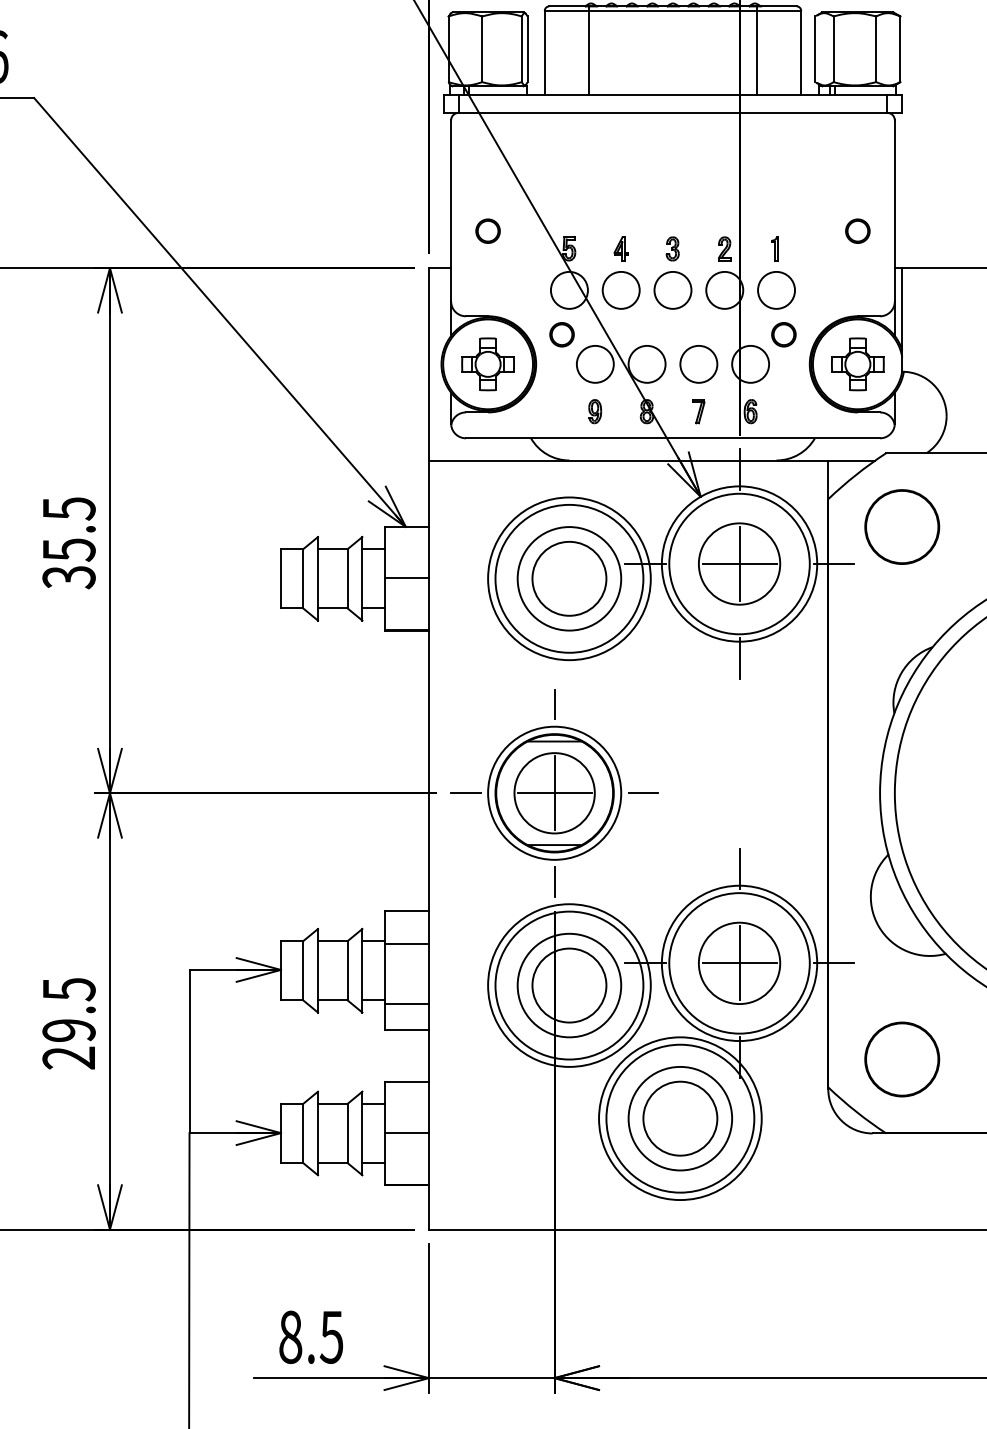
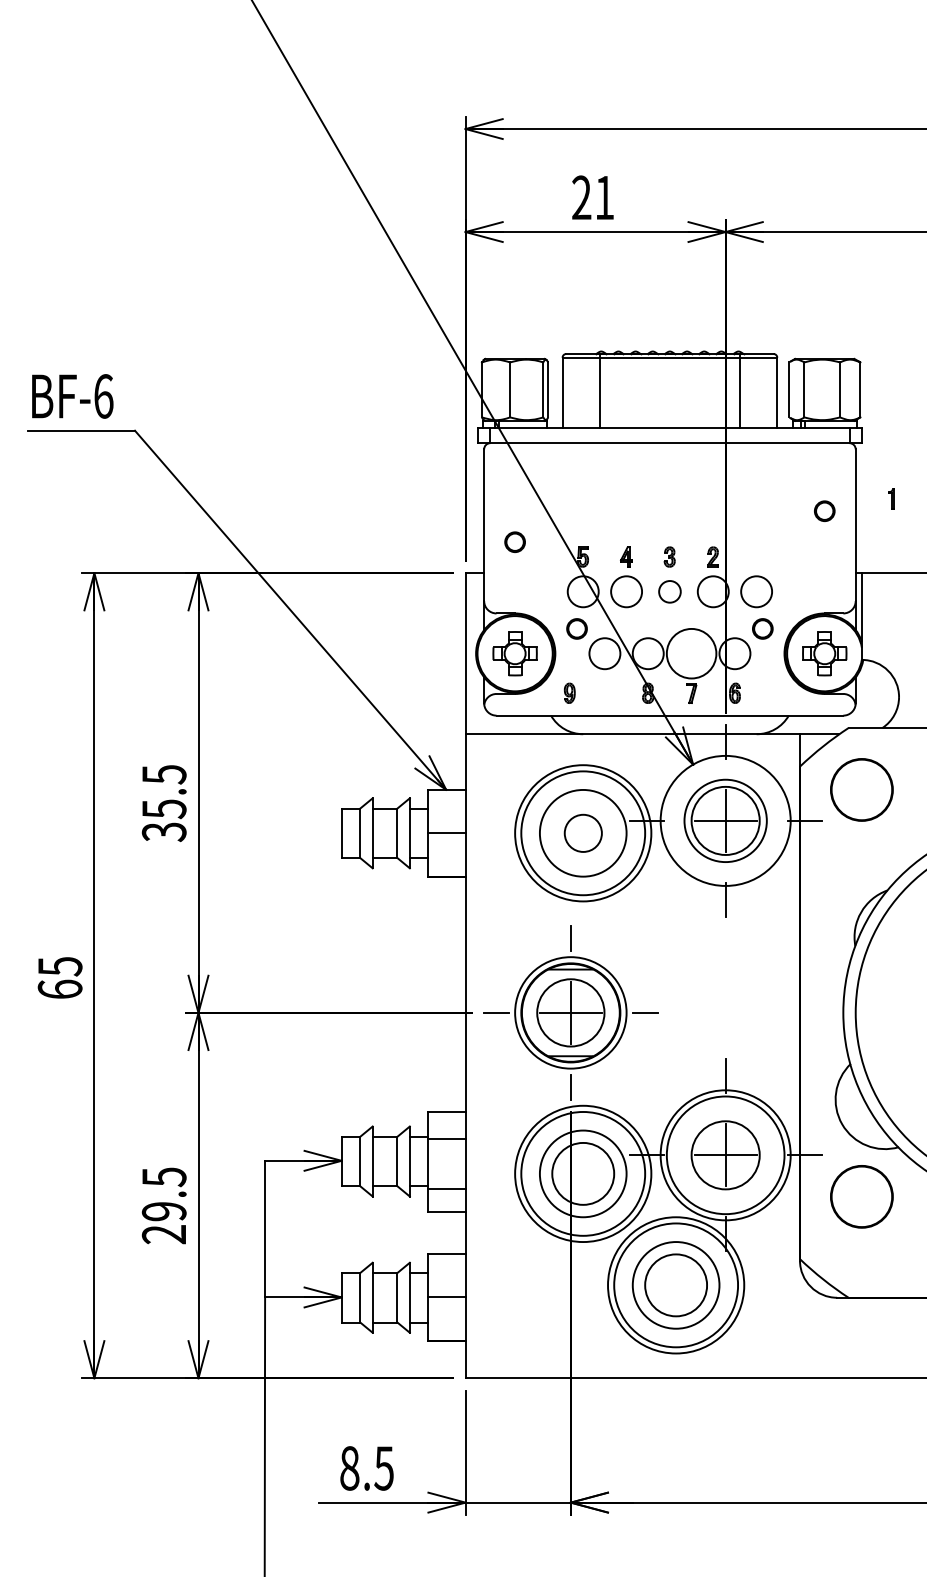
part: (857, 230) -> (824, 510), moved
part: (775, 248) -> (891, 498), moved
circle: (672, 290) -> (669, 591), size x0.7
circle: (698, 364) -> (691, 653), size x1.6
part: (594, 410) -> (569, 692), moved
circle: (739, 563) -> (725, 820), size x0.7
circle: (569, 579) -> (583, 833), size x0.6
circle: (901, 1059) -> (861, 1196), moved

